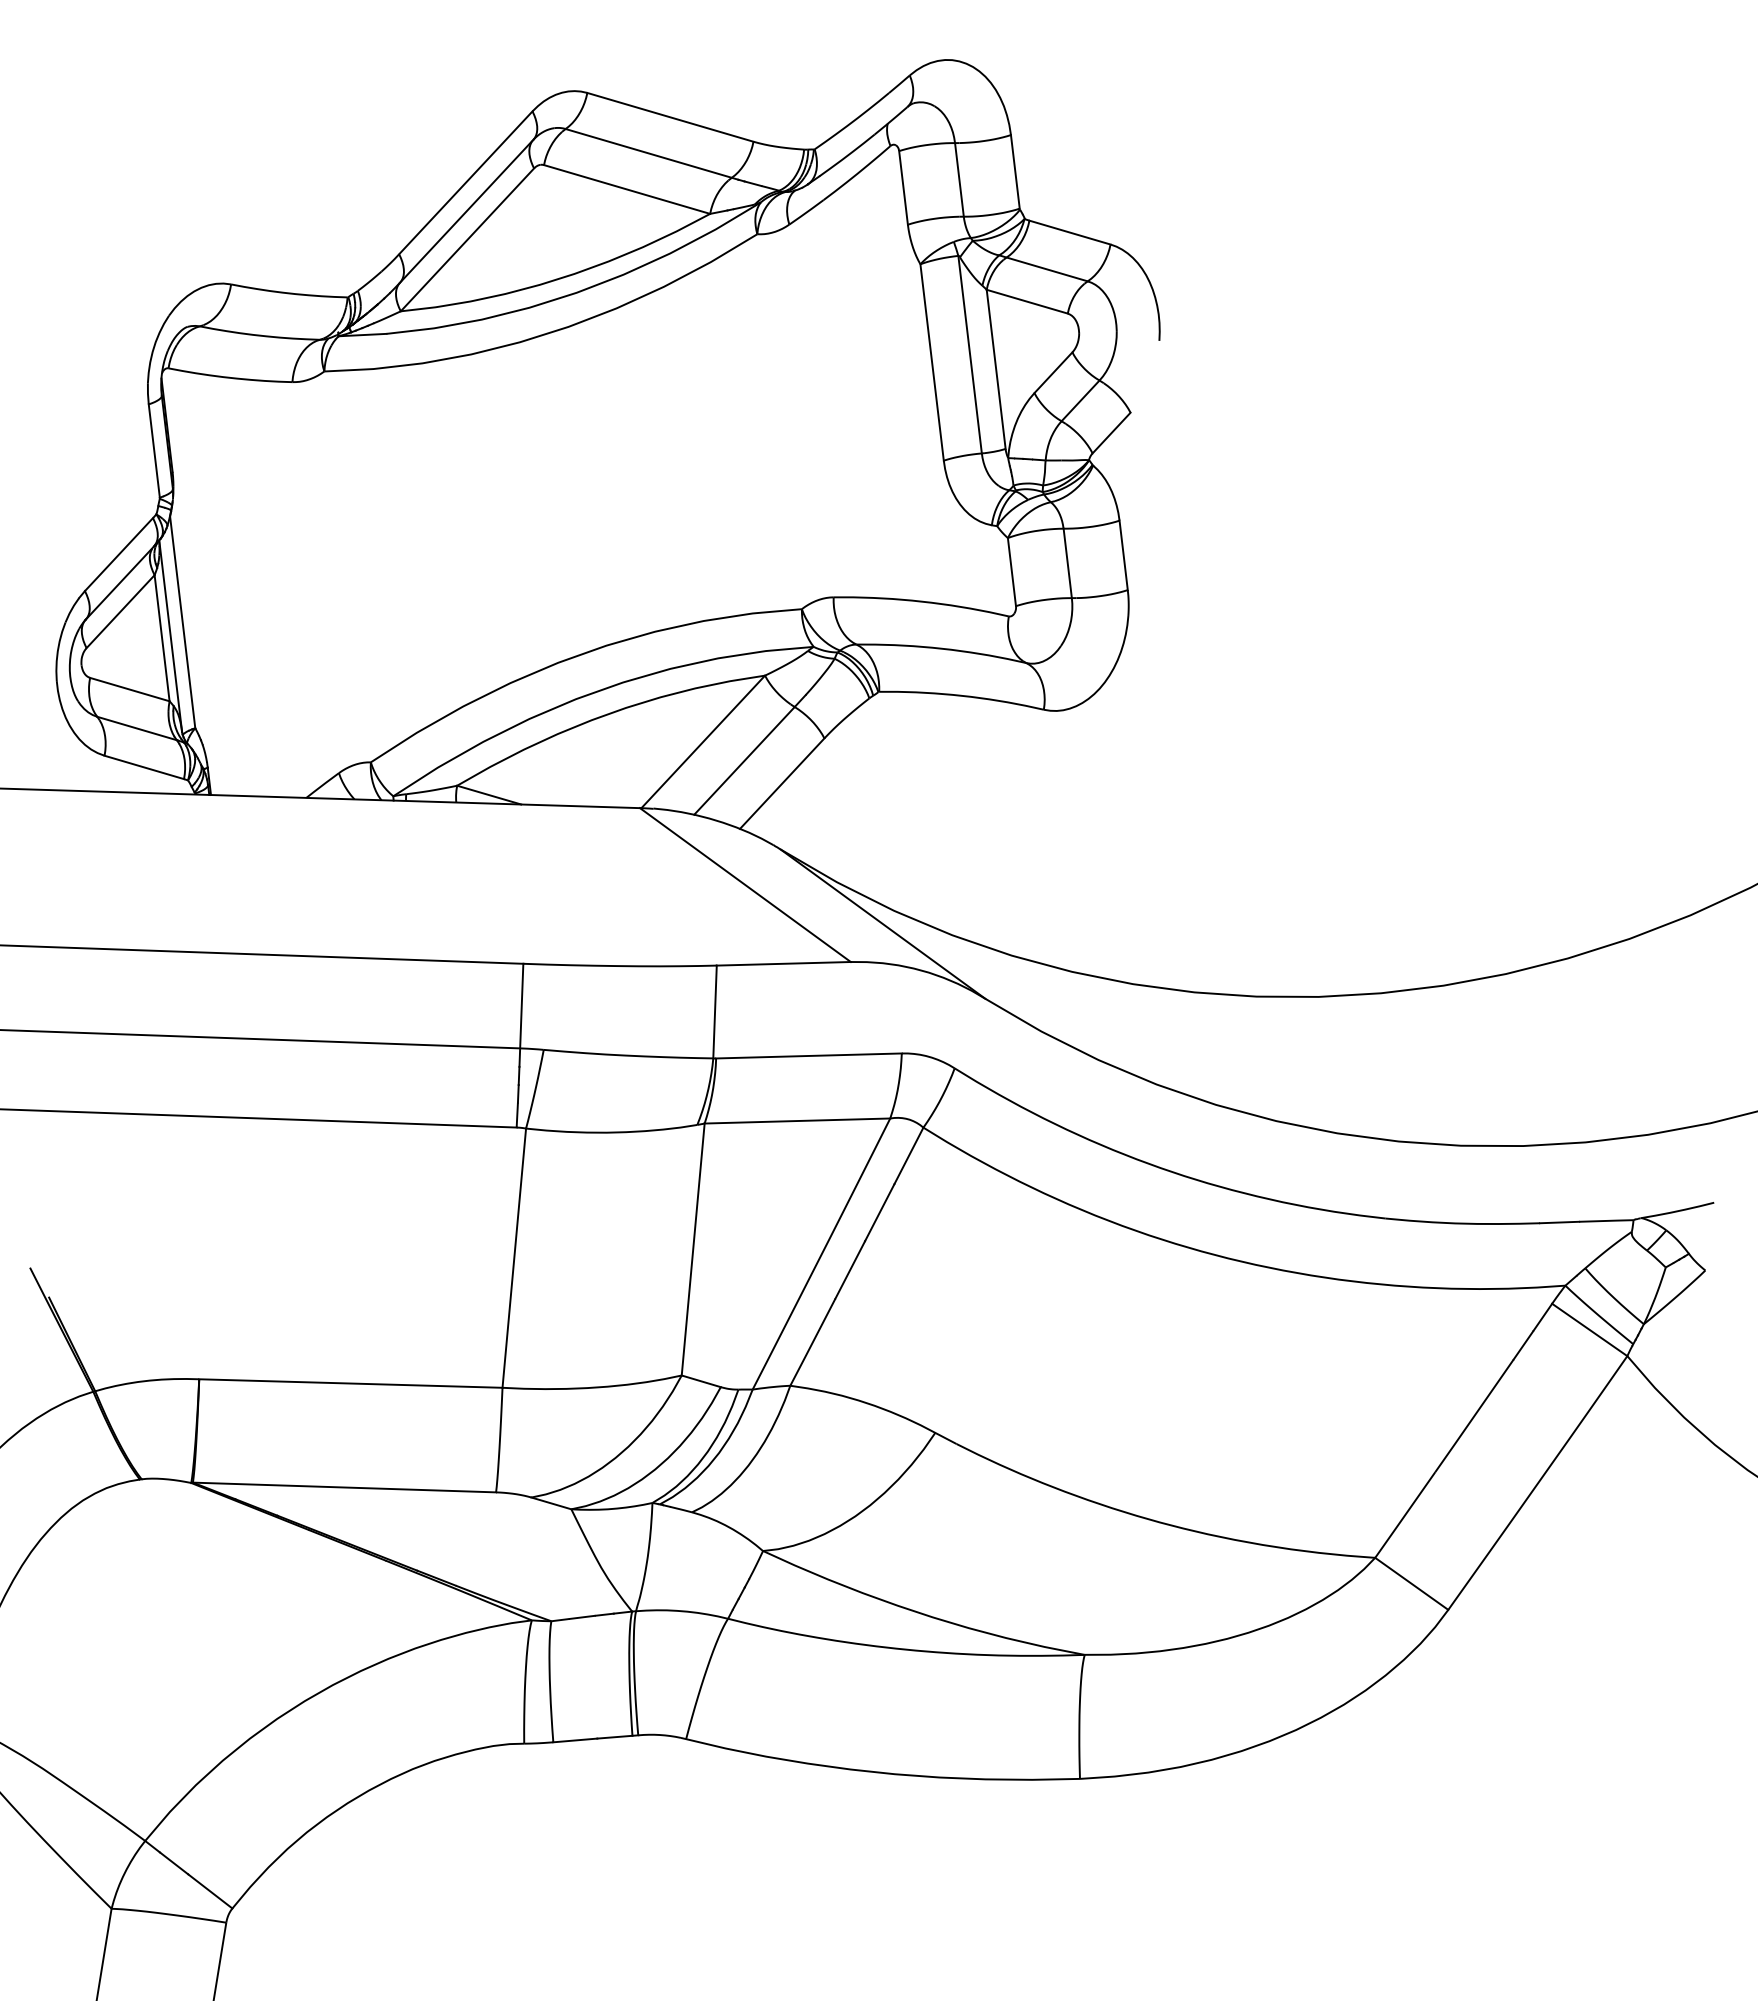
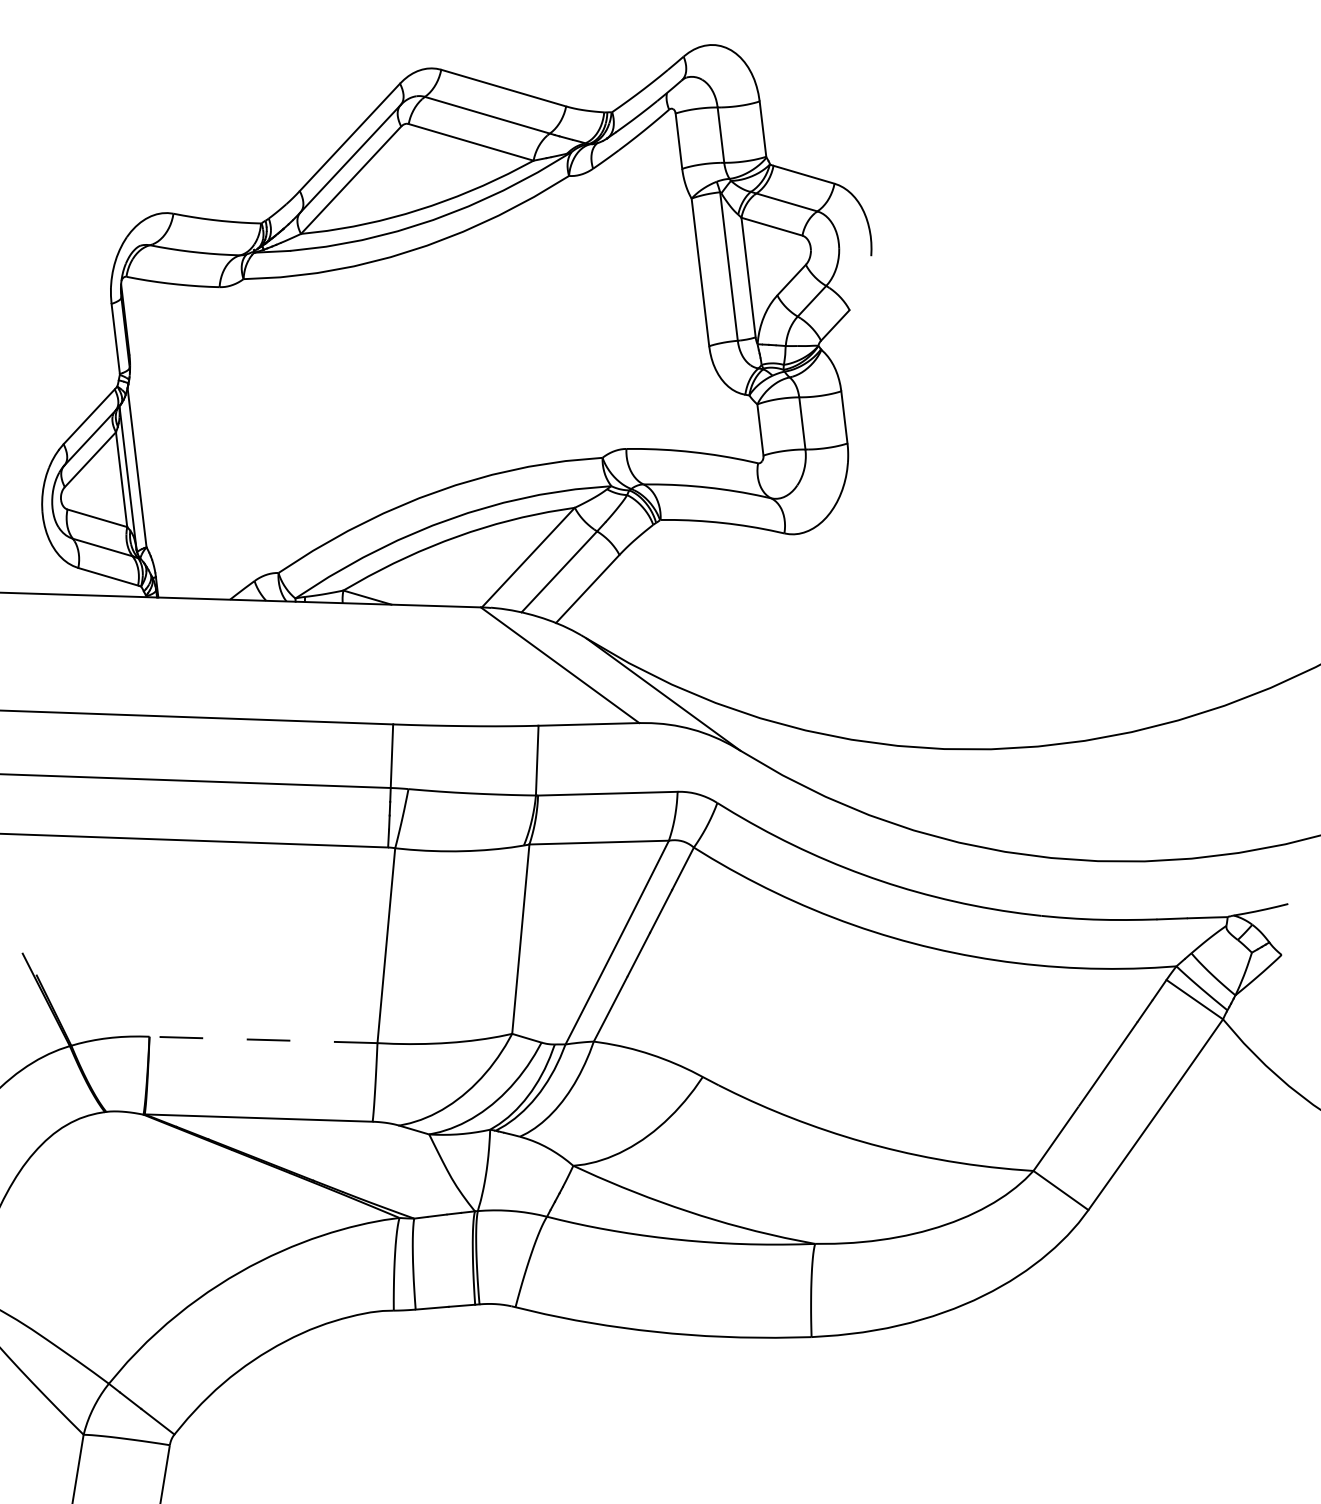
line: (350, 1383) -> (263, 1039), solid -> dashed

